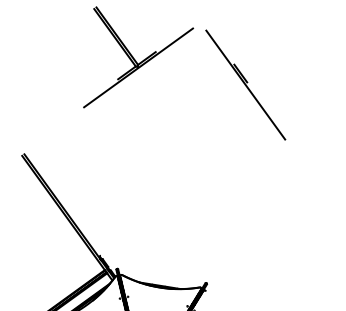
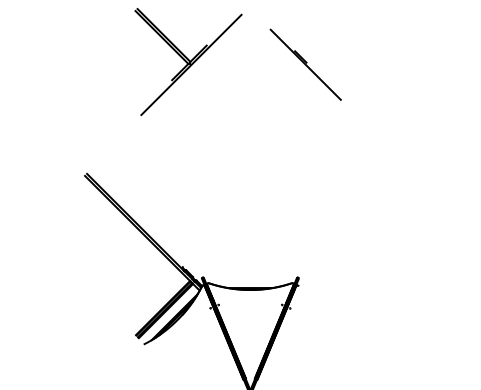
part: (245, 84) -> (305, 64), size x0.7

